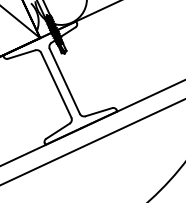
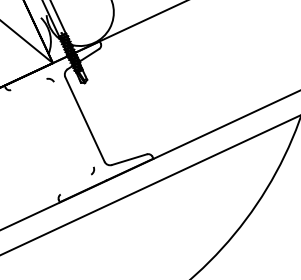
line: (21, 54) -> (28, 84), removed
line: (55, 85) -> (73, 124), removed
line: (57, 131) -> (75, 184), removed

